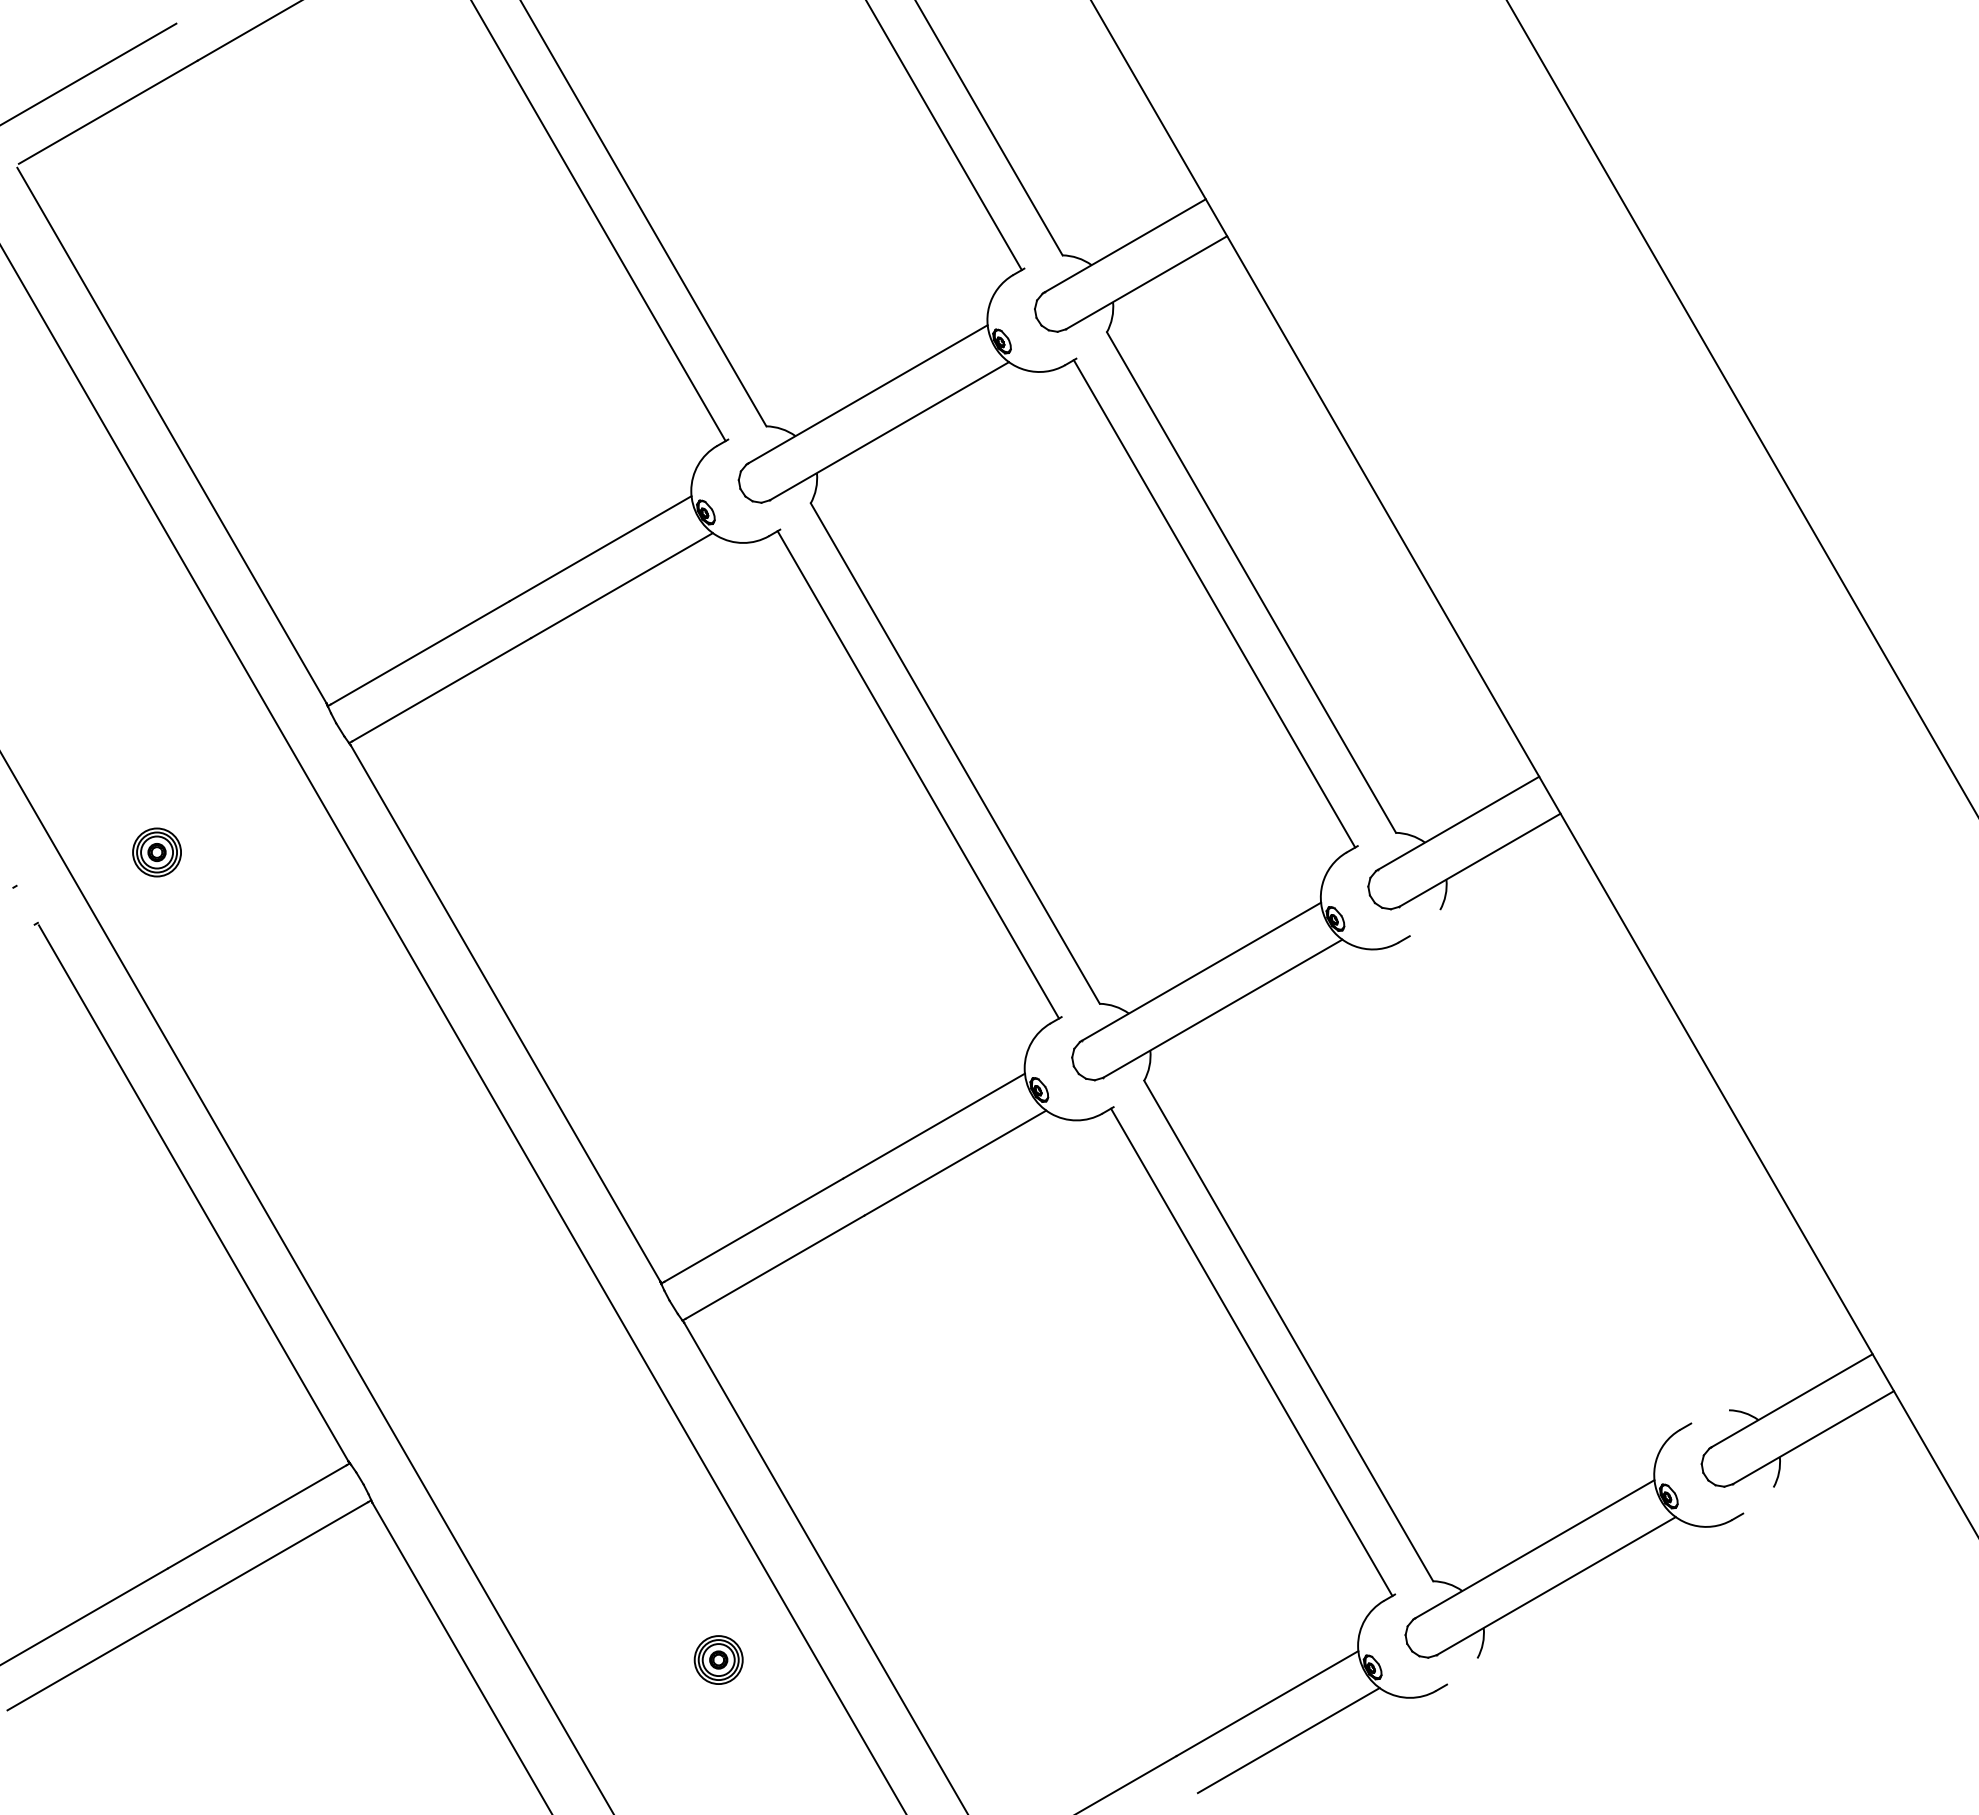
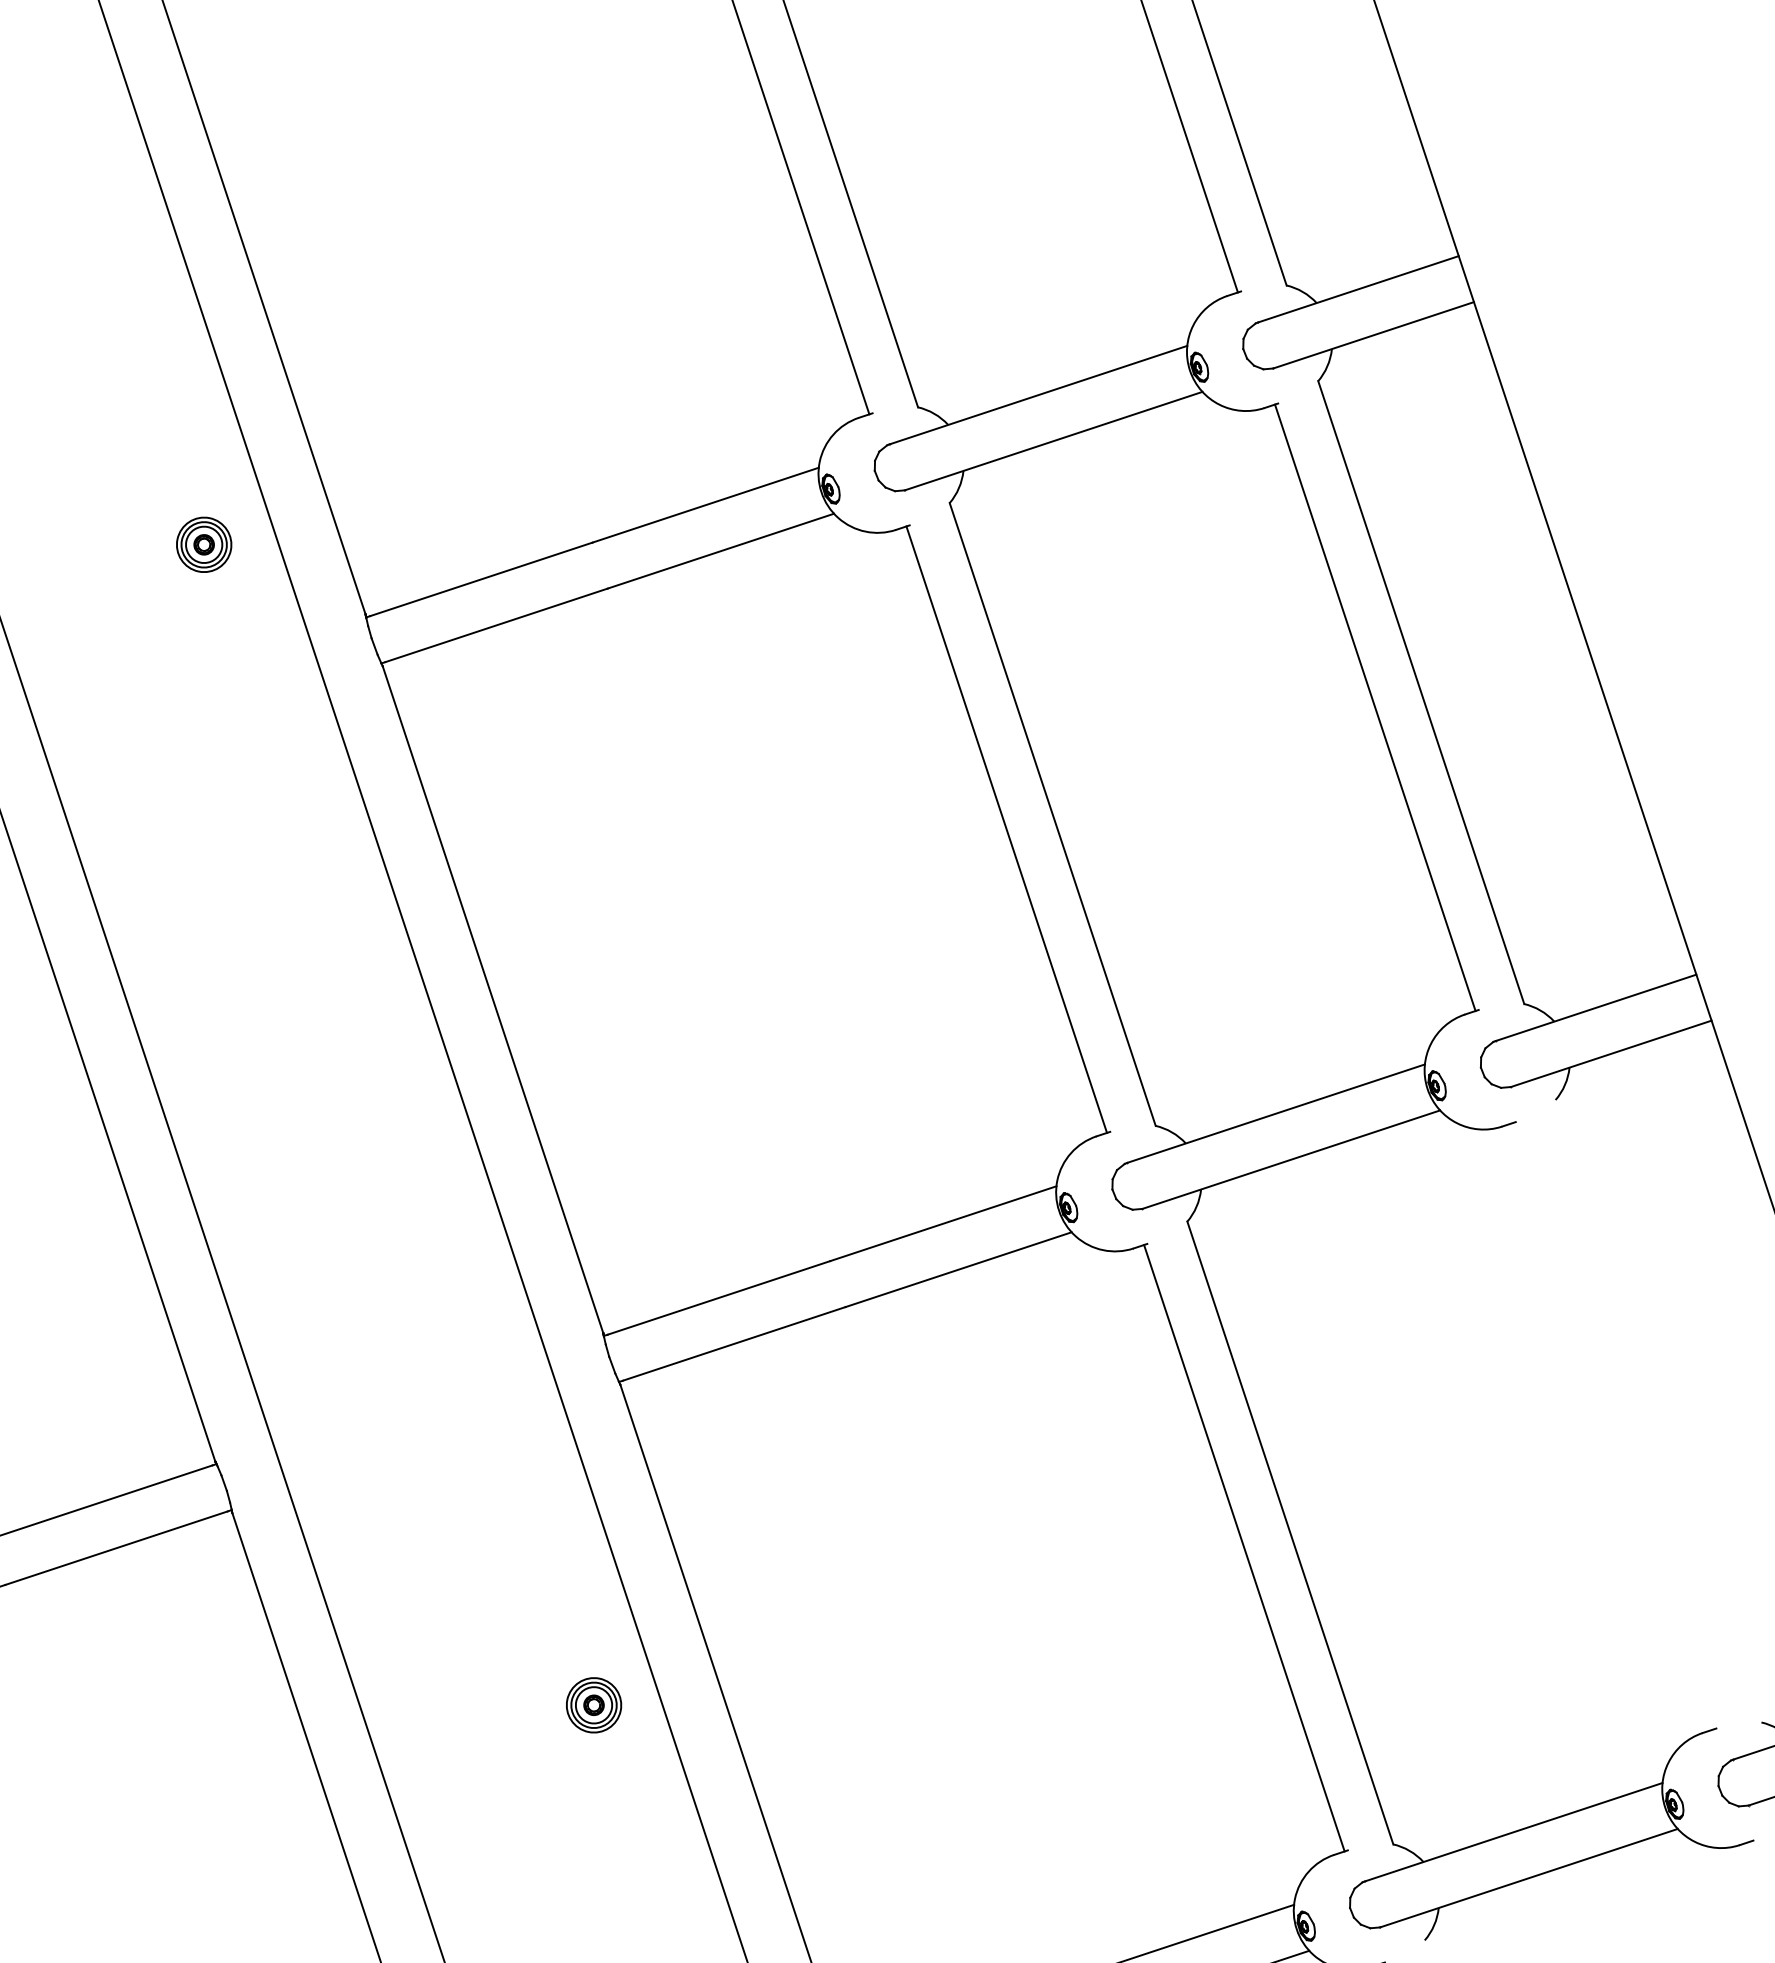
part: (156, 852) -> (203, 544), moved
part: (718, 1659) -> (593, 1704), moved

